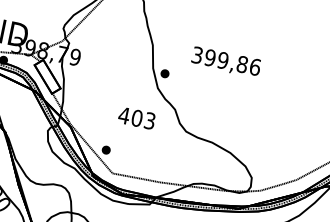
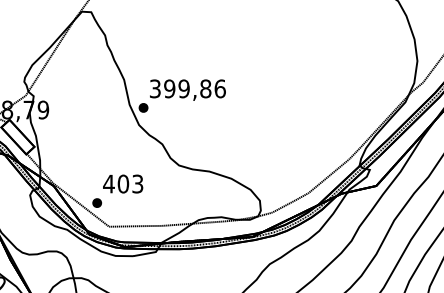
text: (225, 61) -> (187, 89), moved
text: (137, 117) -> (123, 183), moved

